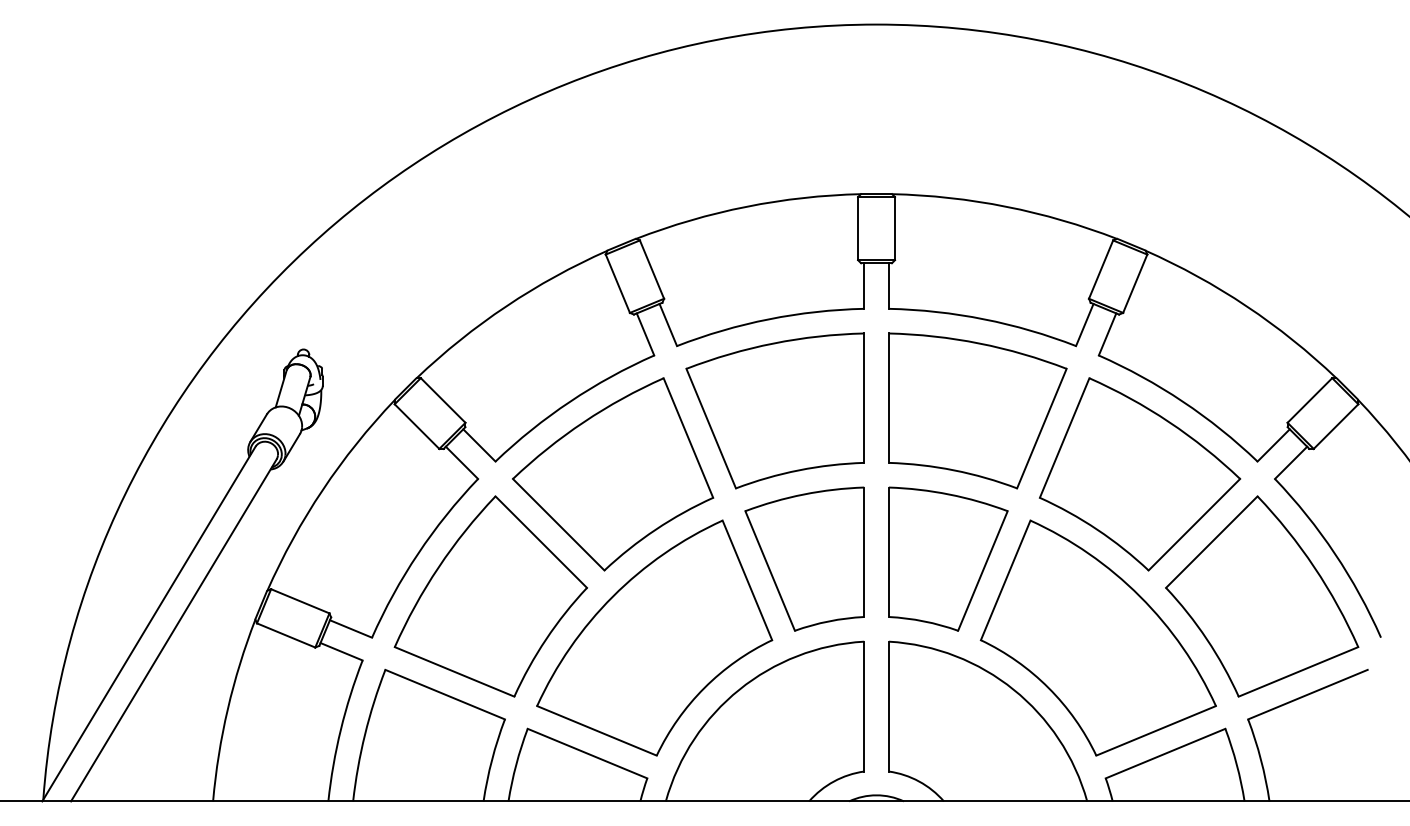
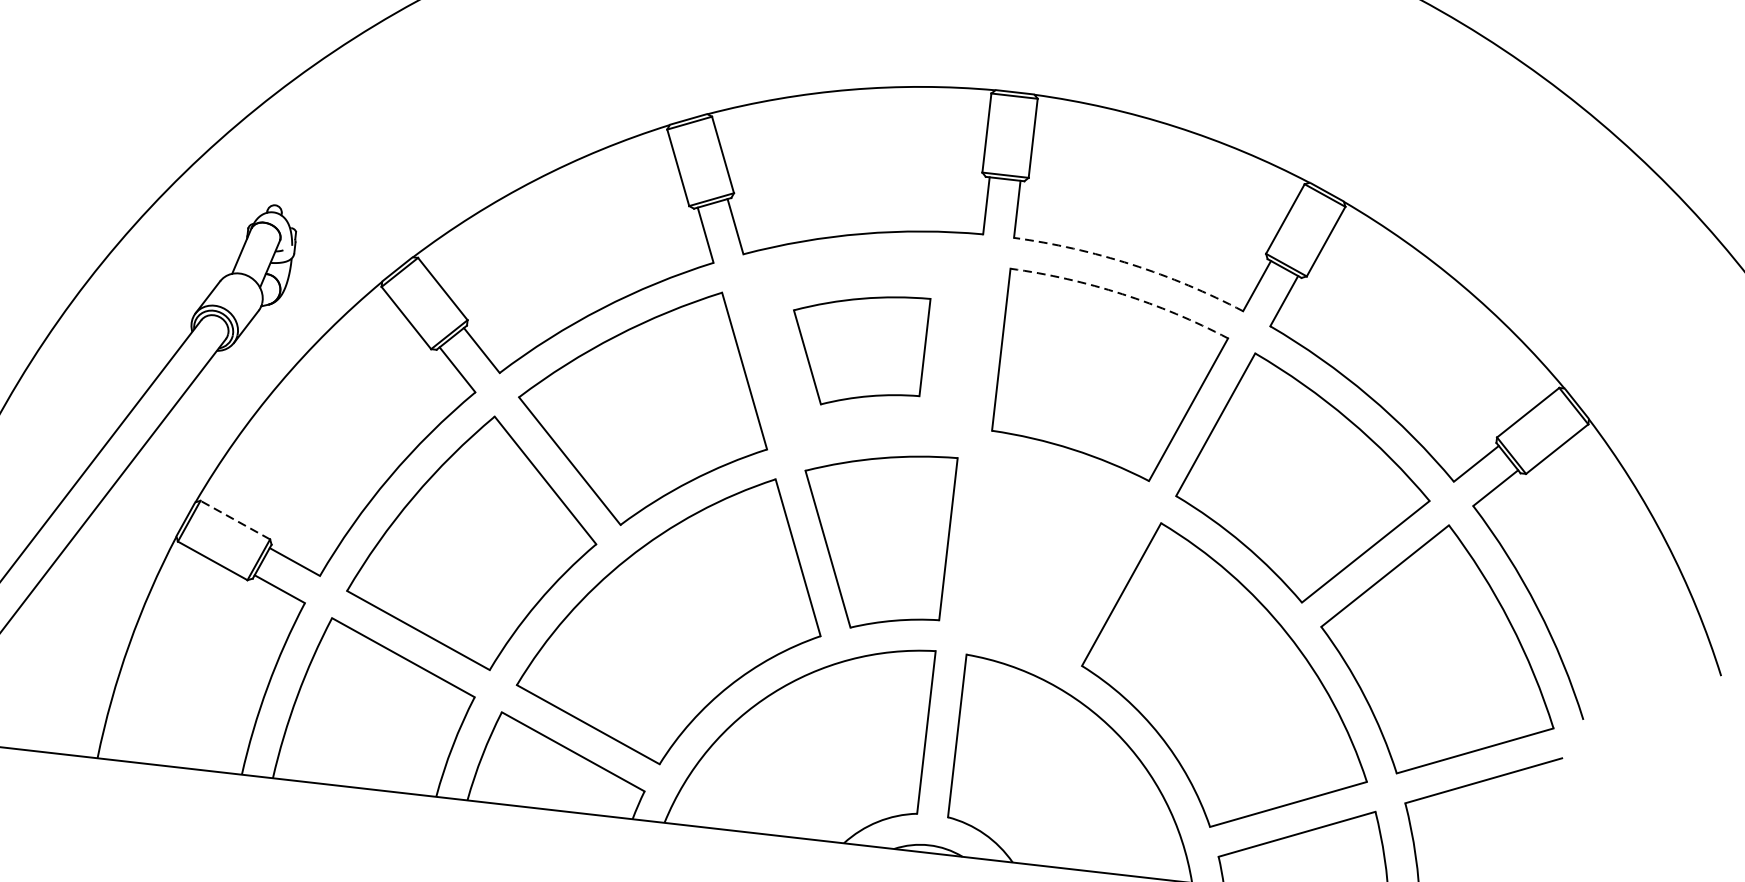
arc: (984, 319) -> (1132, 264), solid -> dashed
arc: (979, 343) -> (1122, 294), solid -> dashed
part: (774, 410) -> (856, 348), size x0.6
part: (948, 558) -> (1053, 559), removed
line: (300, 601) -> (235, 520), solid -> dashed

